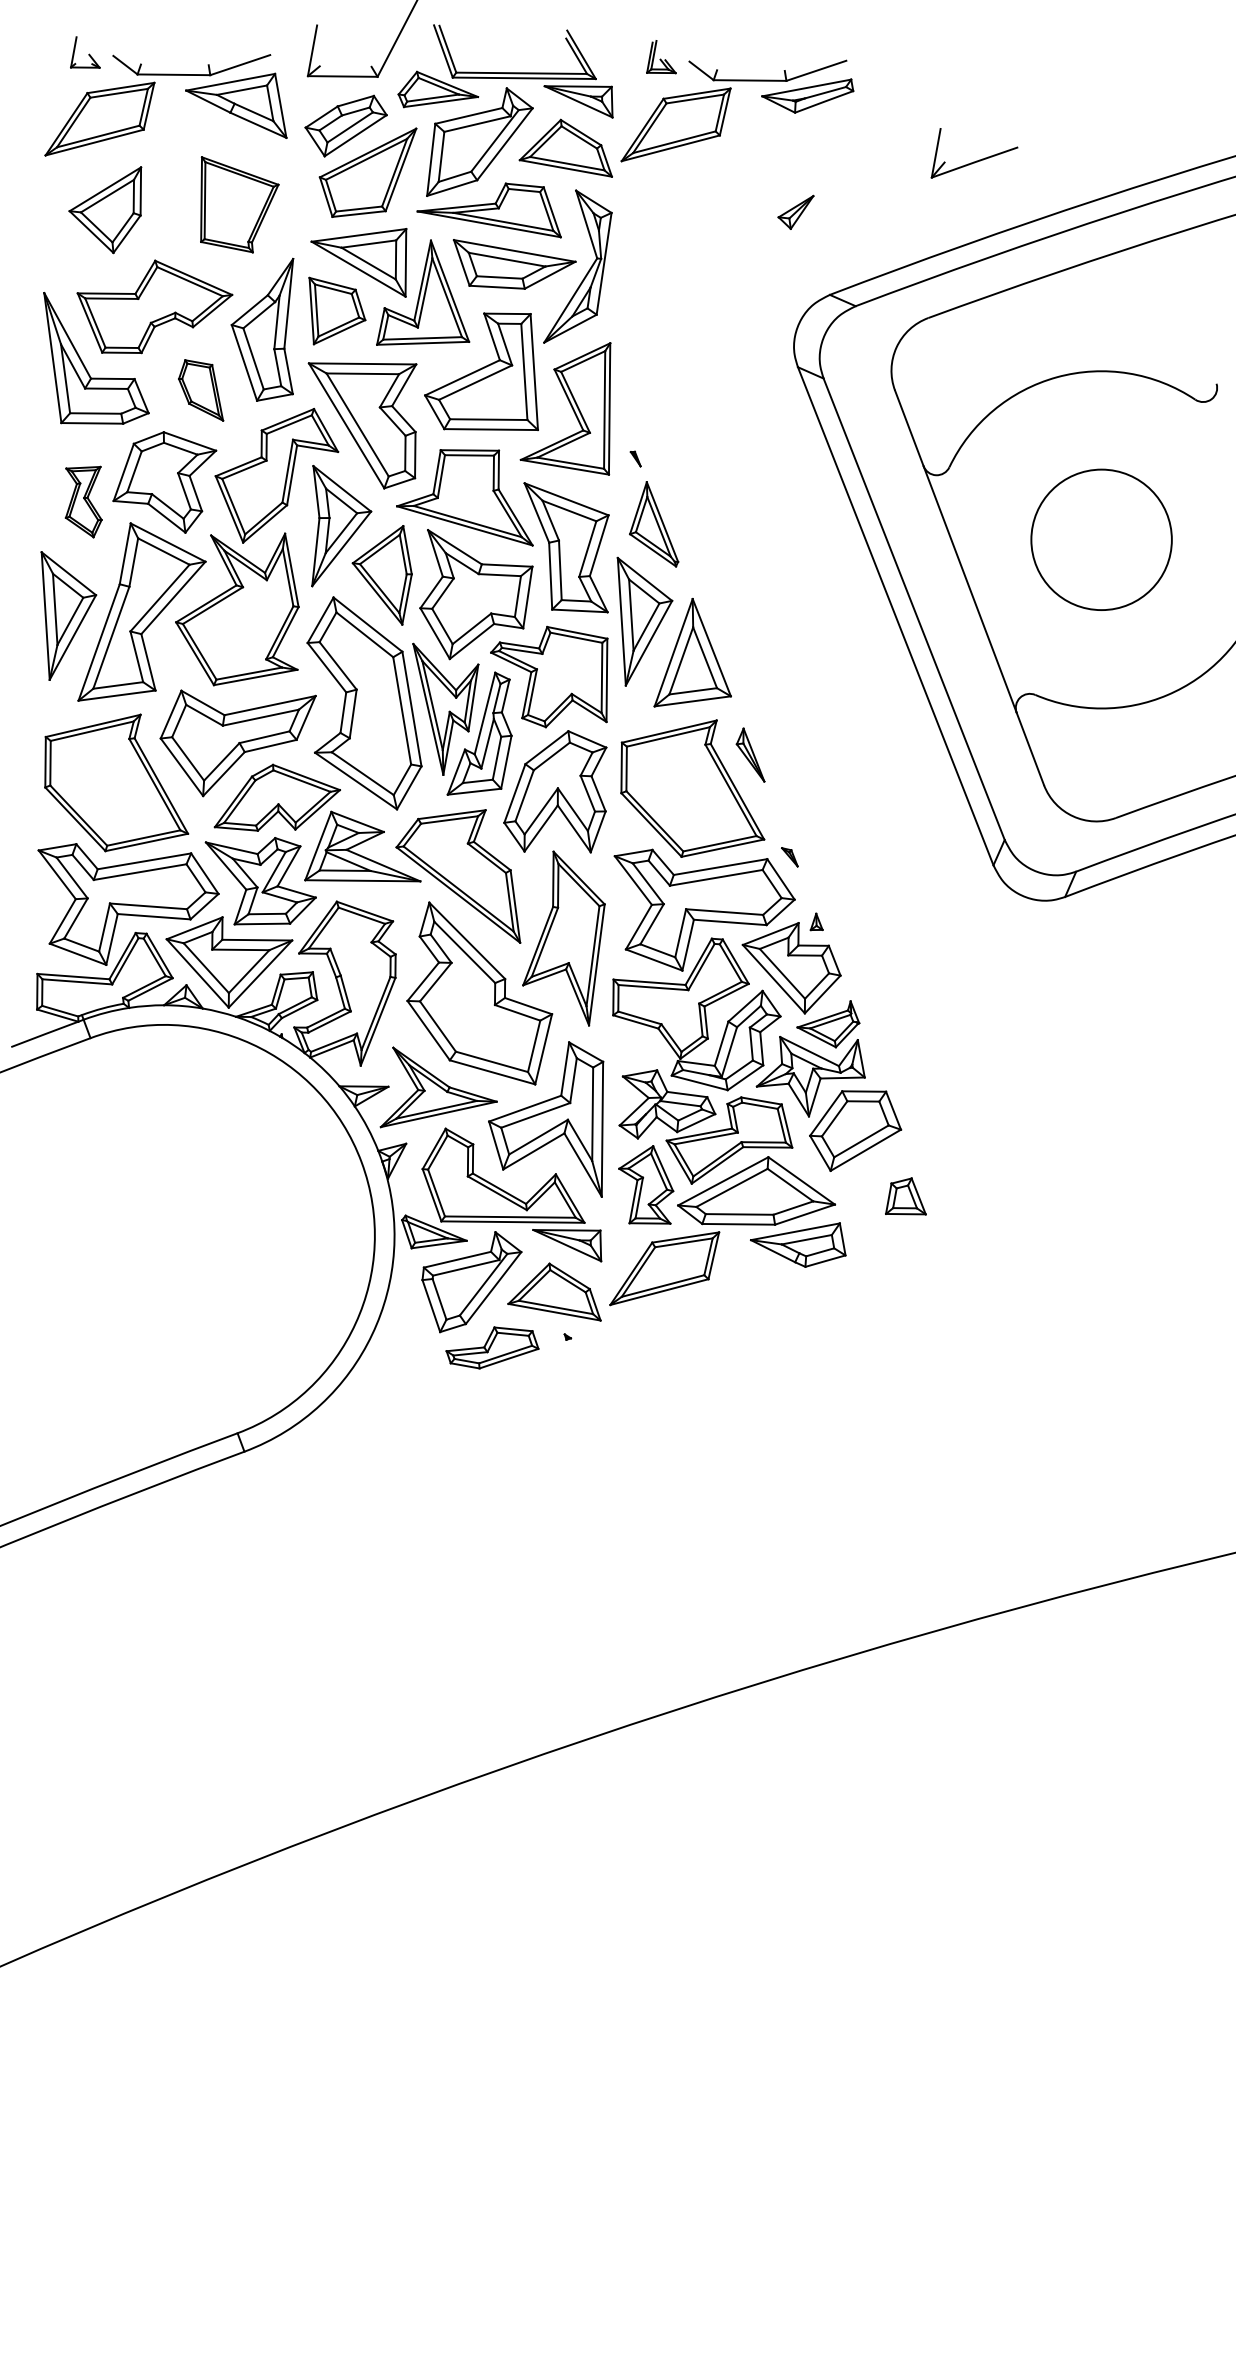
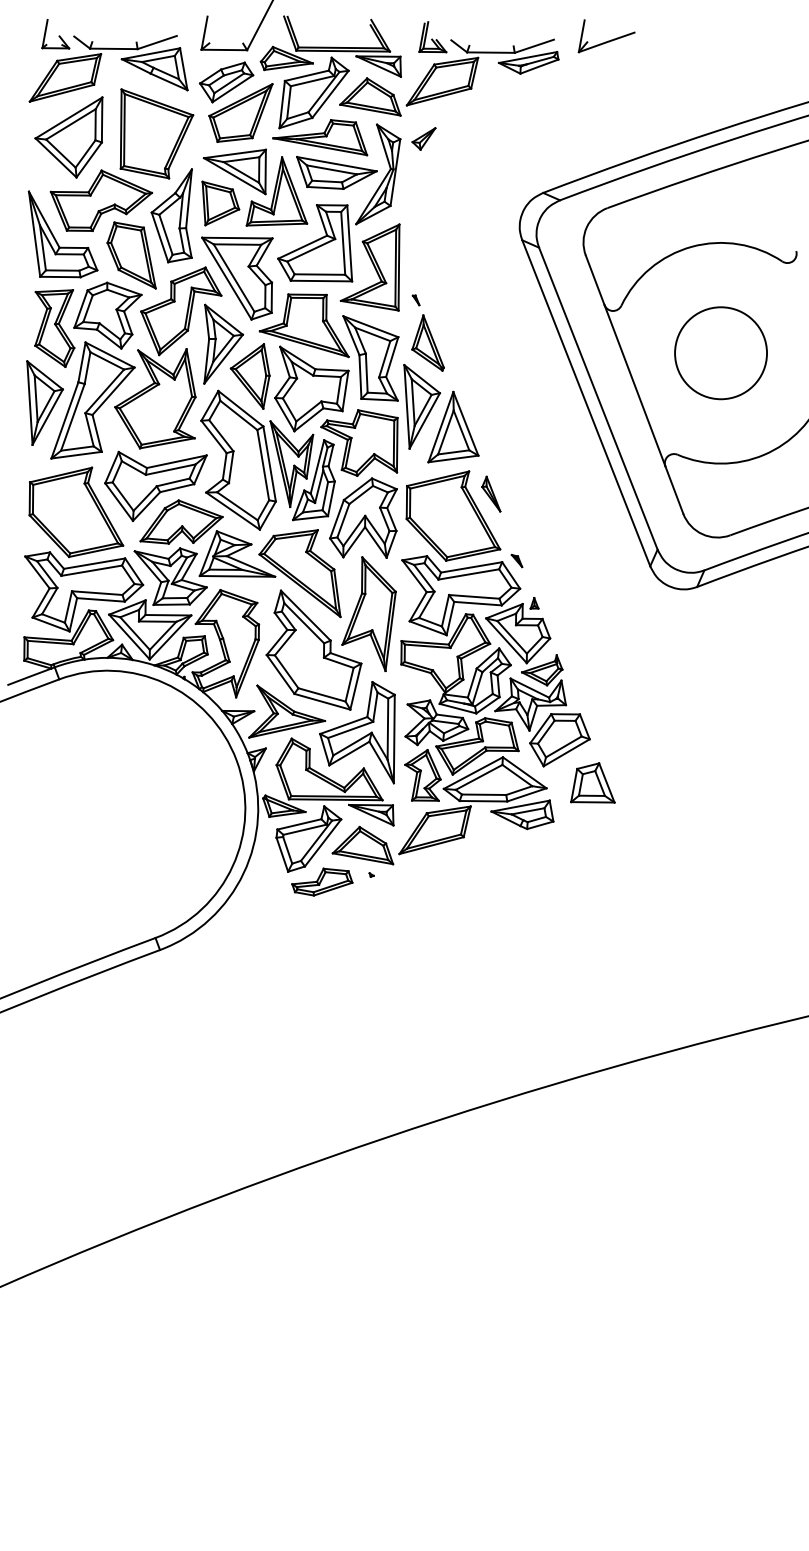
part: (84, 52) -> (55, 34), size x1.43
part: (660, 57) -> (432, 37), size x1.43
part: (974, 153) -> (606, 36), moved
part: (239, 204) -> (156, 133), size x1.43
part: (104, 210) -> (68, 137), size x1.43
part: (795, 211) -> (423, 138), moved
part: (200, 390) -> (131, 255), size x1.67
part: (83, 502) -> (54, 328), size x1.67
part: (905, 1195) -> (592, 782), size x1.67

